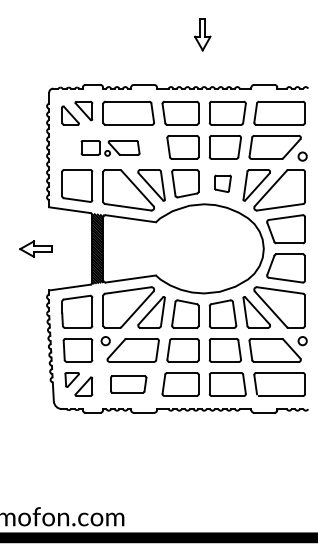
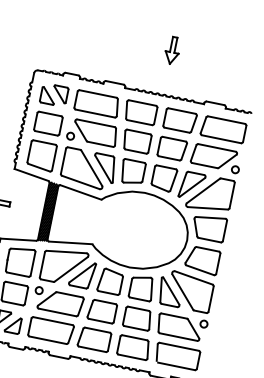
part: (110, 148) -> (75, 130), size x1.67
part: (222, 183) -> (163, 178), size x1.67
part: (128, 384) -> (50, 330), size x1.43

